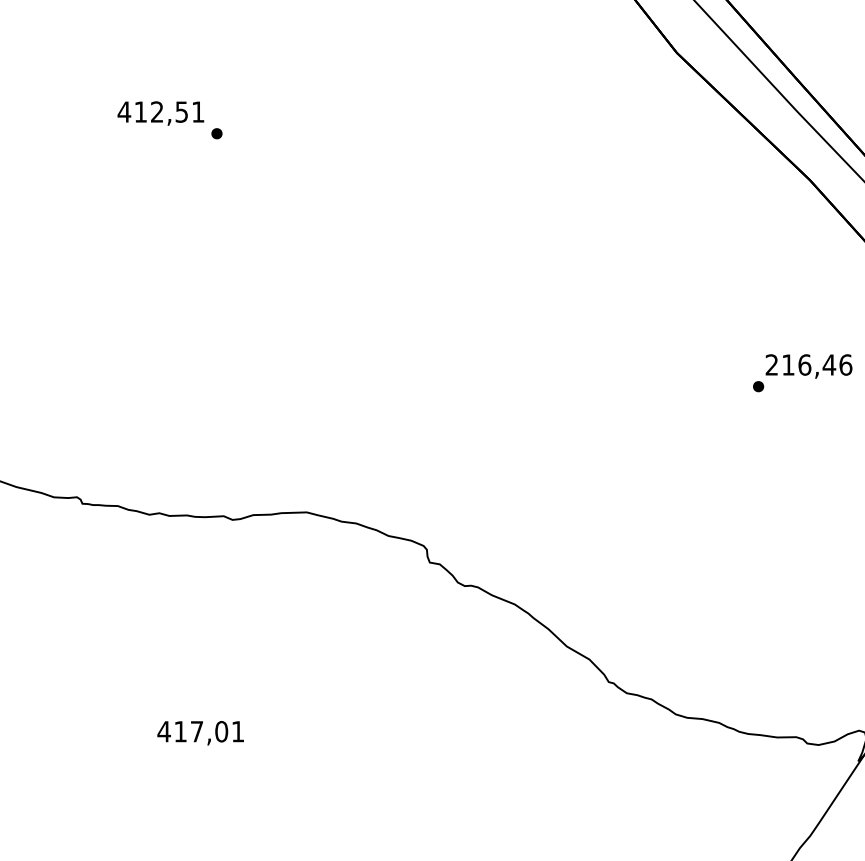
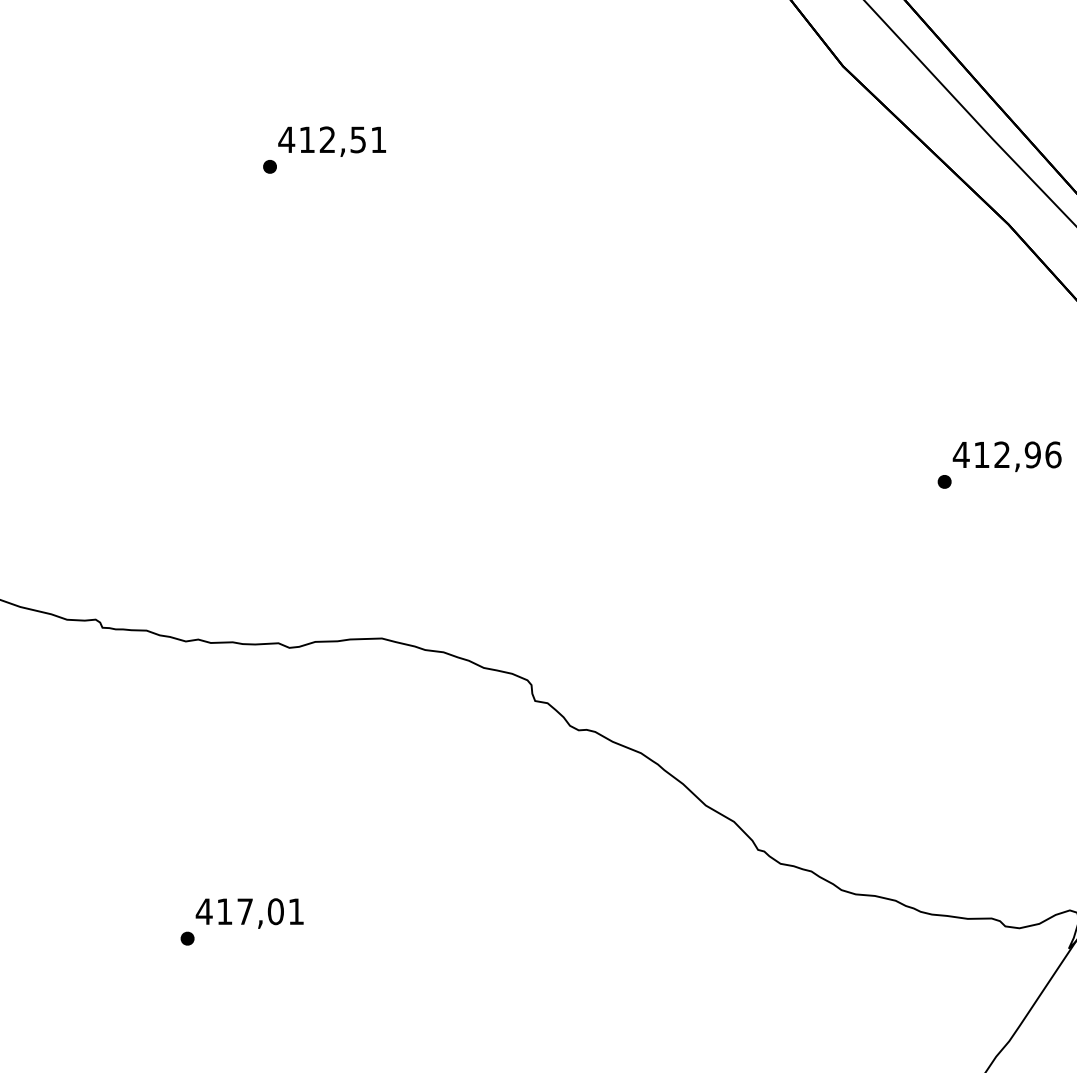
text: (160, 113) -> (331, 141), moved
text: (800, 364) -> (996, 454), 216,46 -> 412,96
part: (150, 753) -> (187, 938), added

